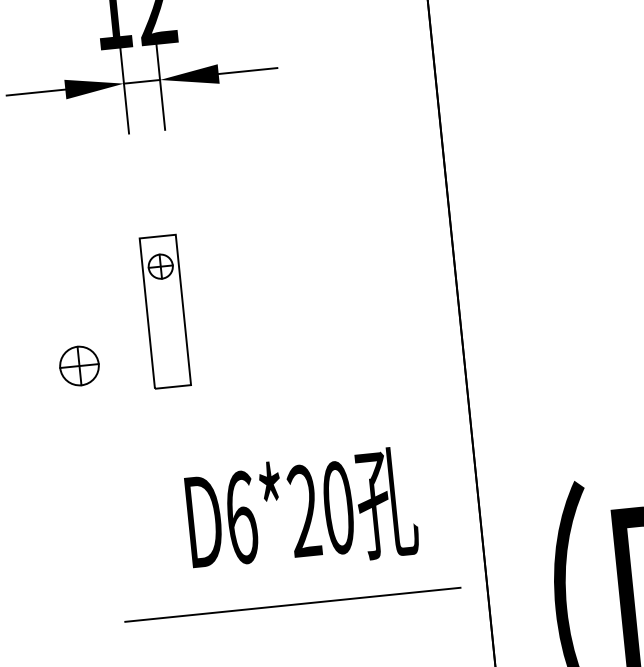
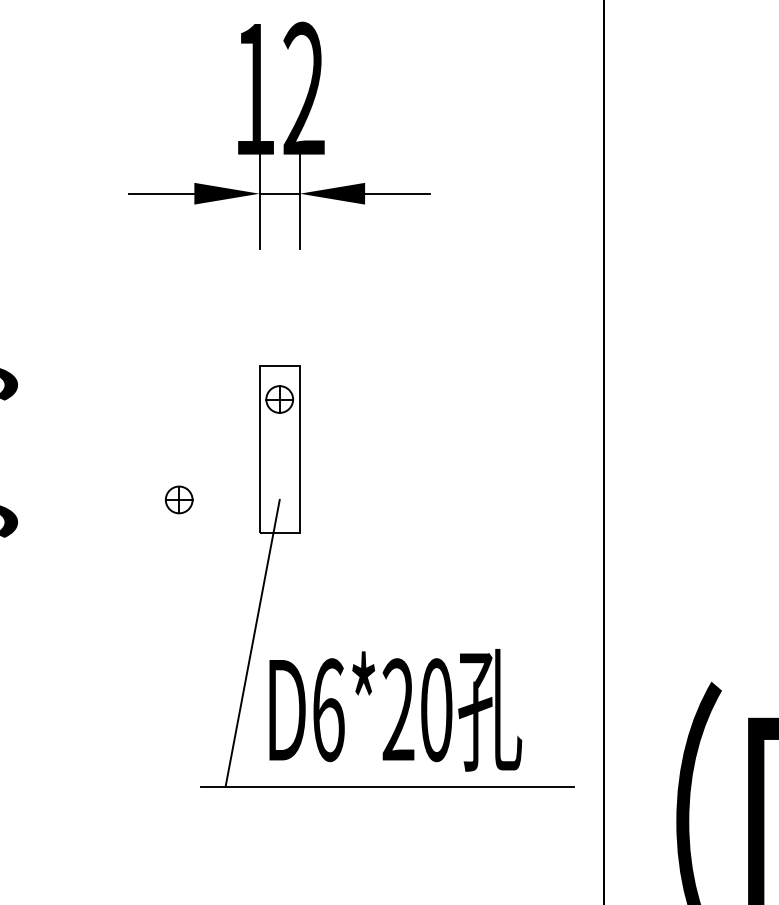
part: (79, 365) -> (179, 499), size x0.62
line: (158, 487) -> (252, 642), added
text: (301, 511) -> (395, 710), moved

